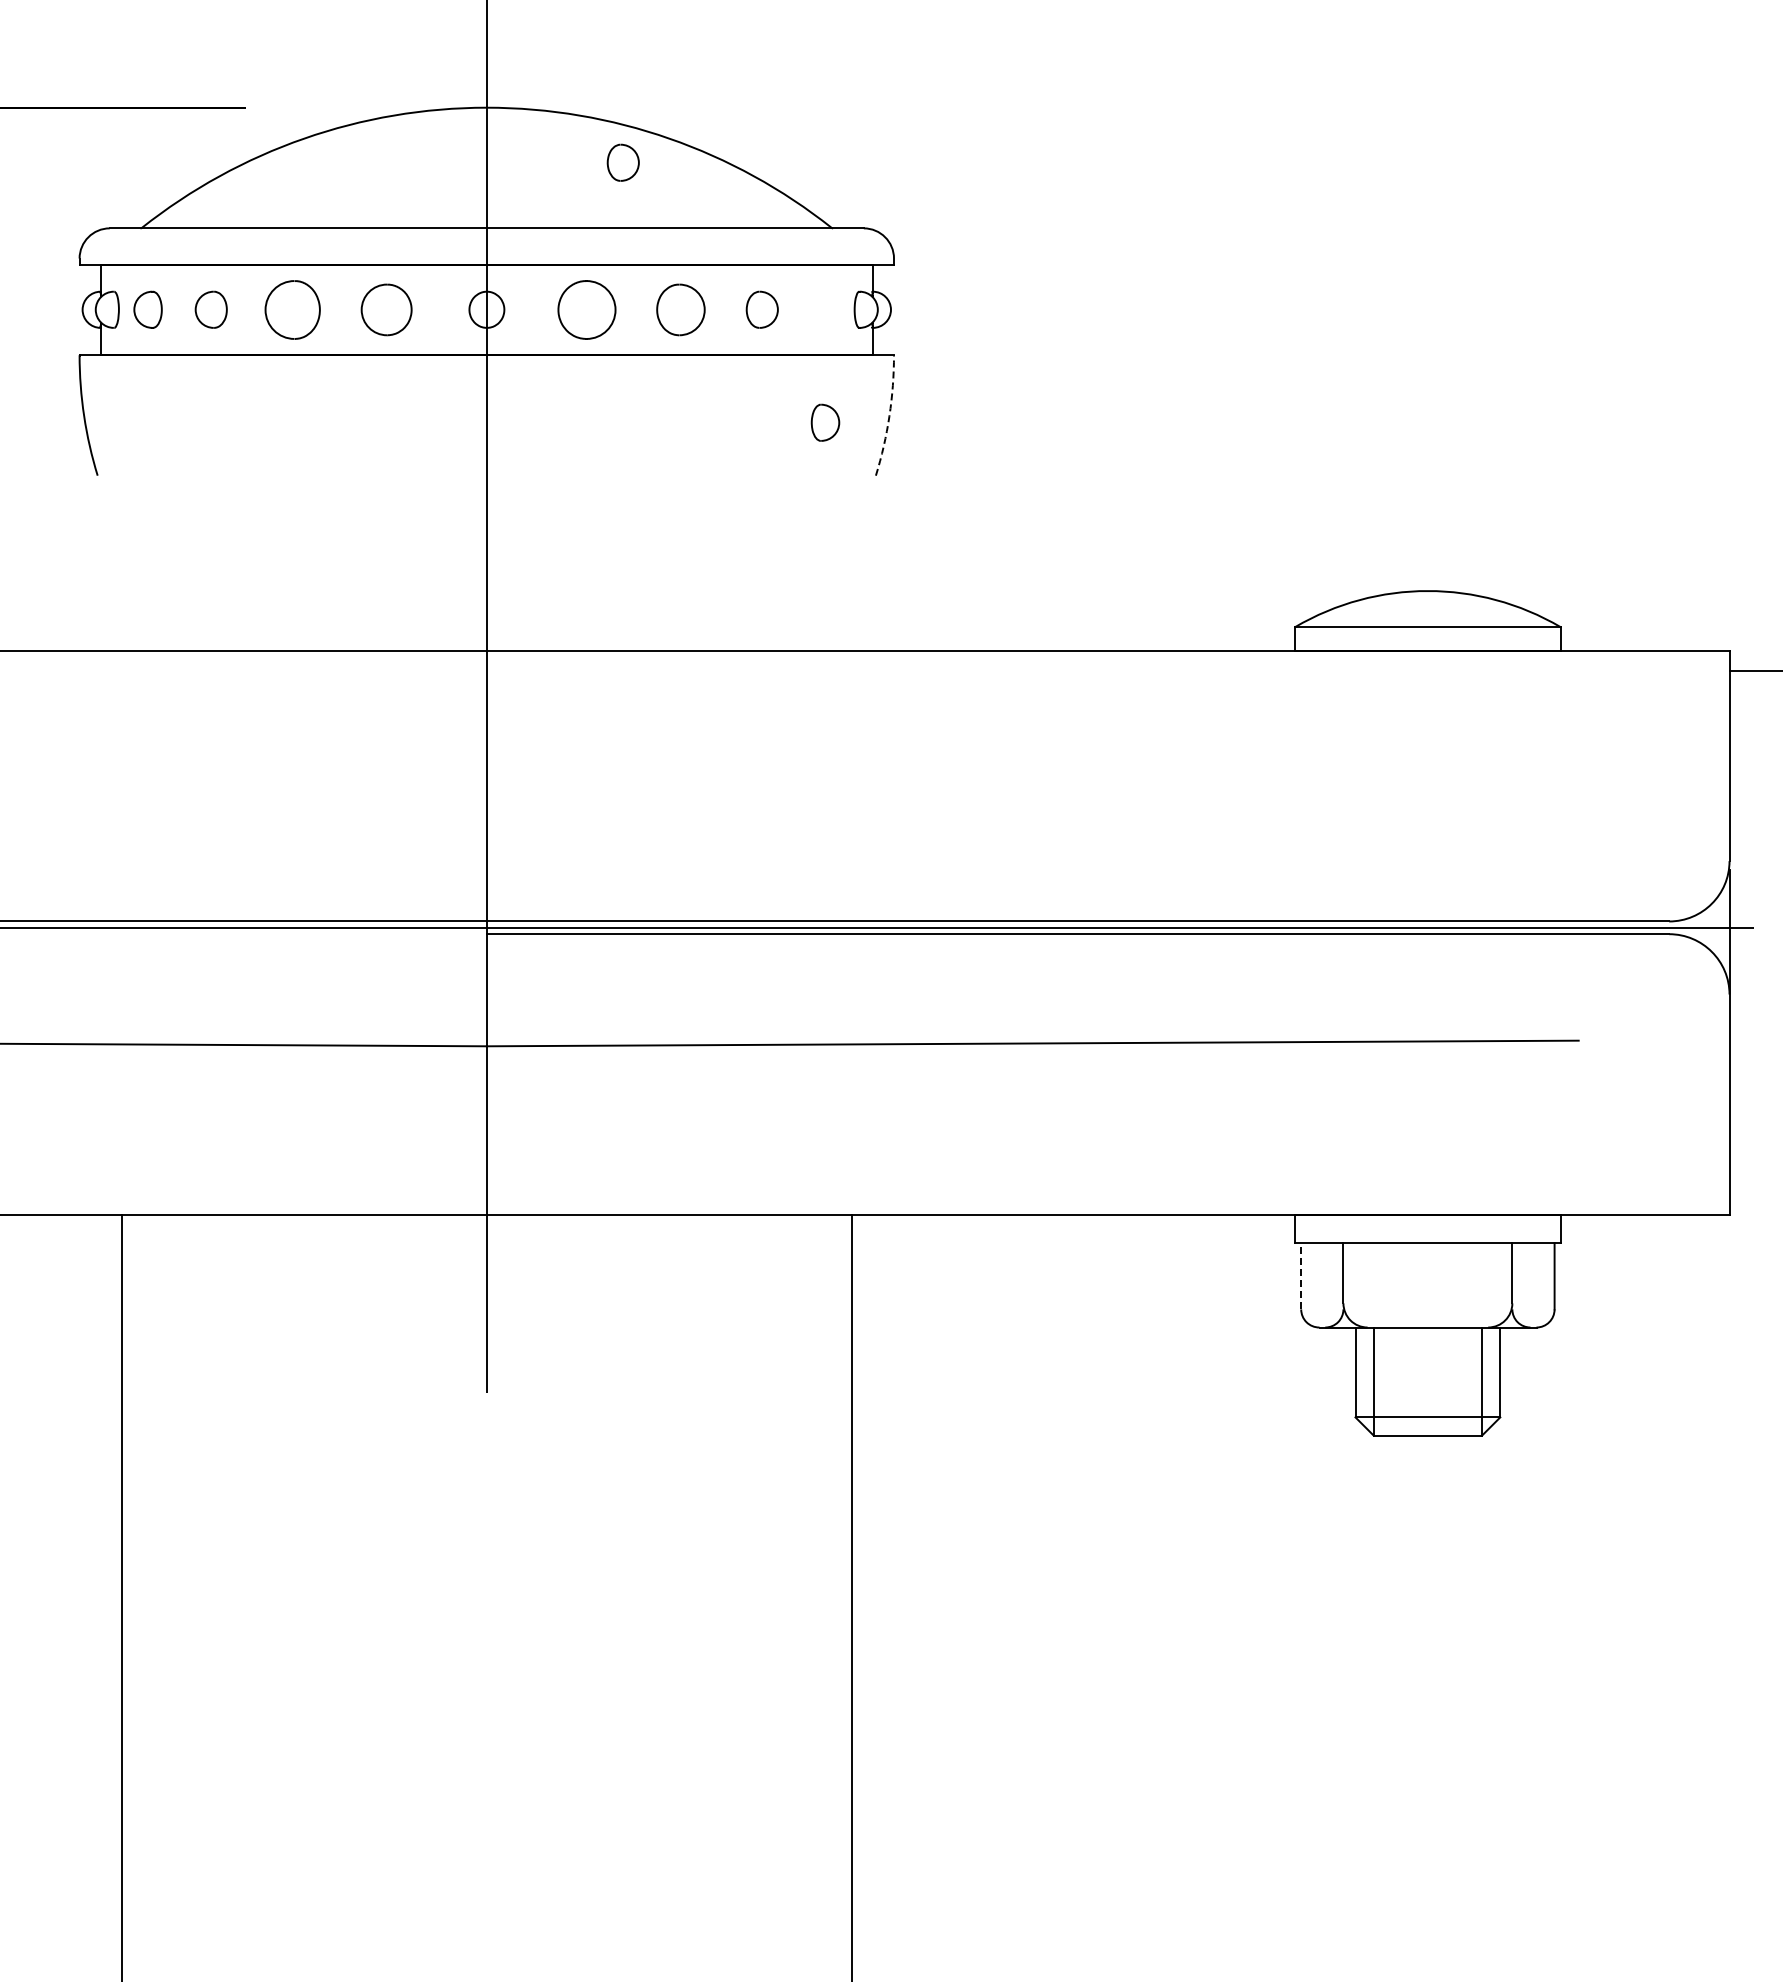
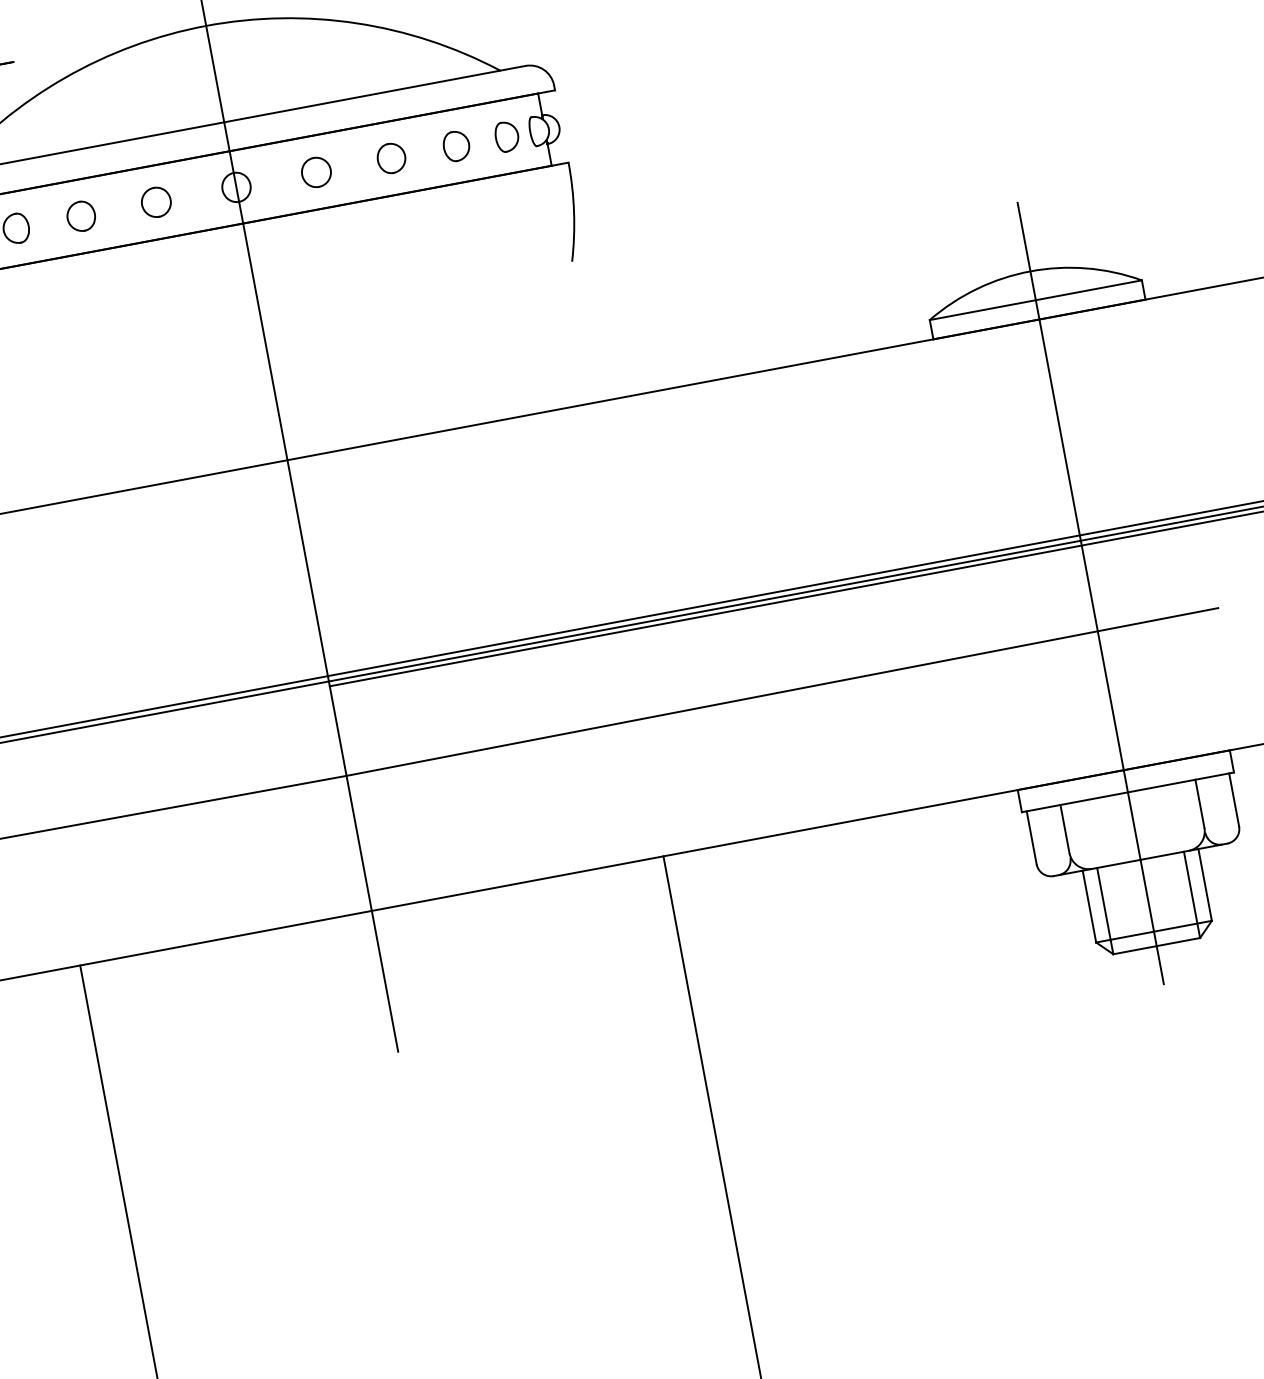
part: (622, 162) -> (322, 49), removed
part: (292, 309) -> (81, 216), size x0.62
part: (386, 309) -> (156, 202), size x0.71
part: (586, 309) -> (316, 172), size x0.62
part: (680, 309) -> (391, 158), size x0.71
arc: (889, 416) -> (574, 212), dashed -> solid
part: (825, 422) -> (507, 136), moved
line: (1427, 994) -> (1090, 593), added
line: (1301, 1275) -> (1031, 837), dashed -> solid

